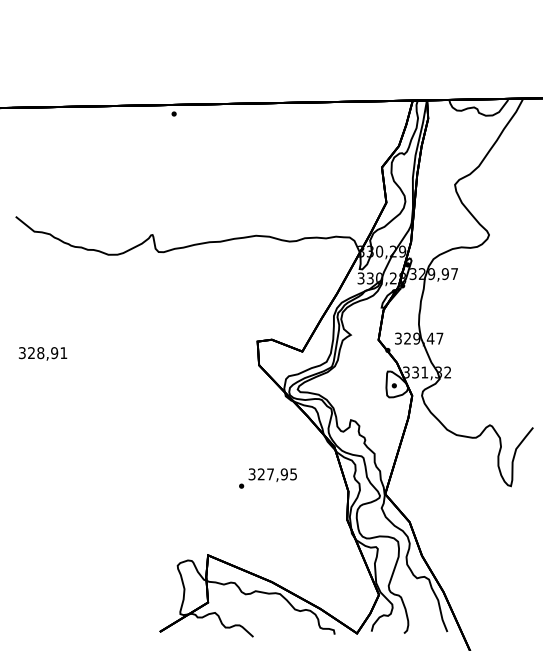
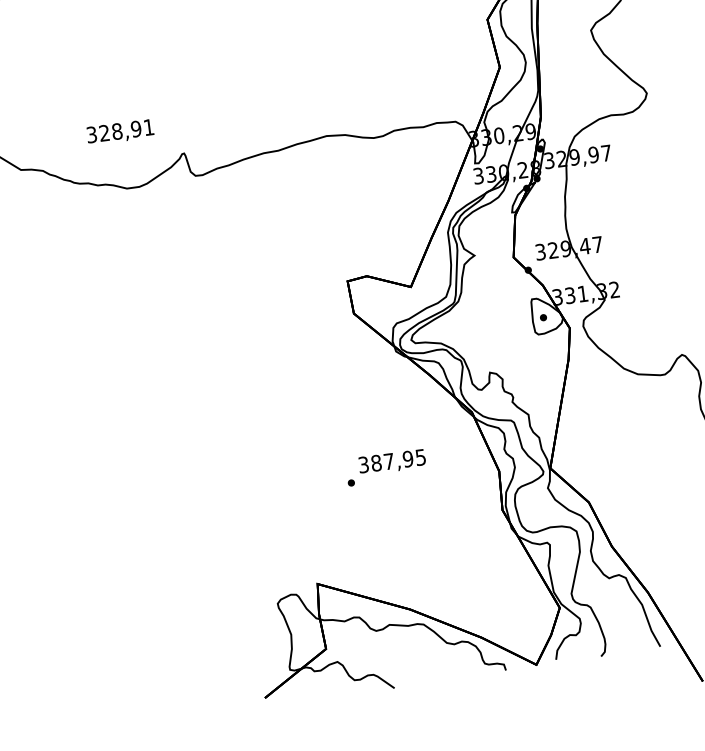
text: (43, 353) -> (121, 131), moved
text: (260, 474) -> (375, 463), 327,95 -> 387,95

